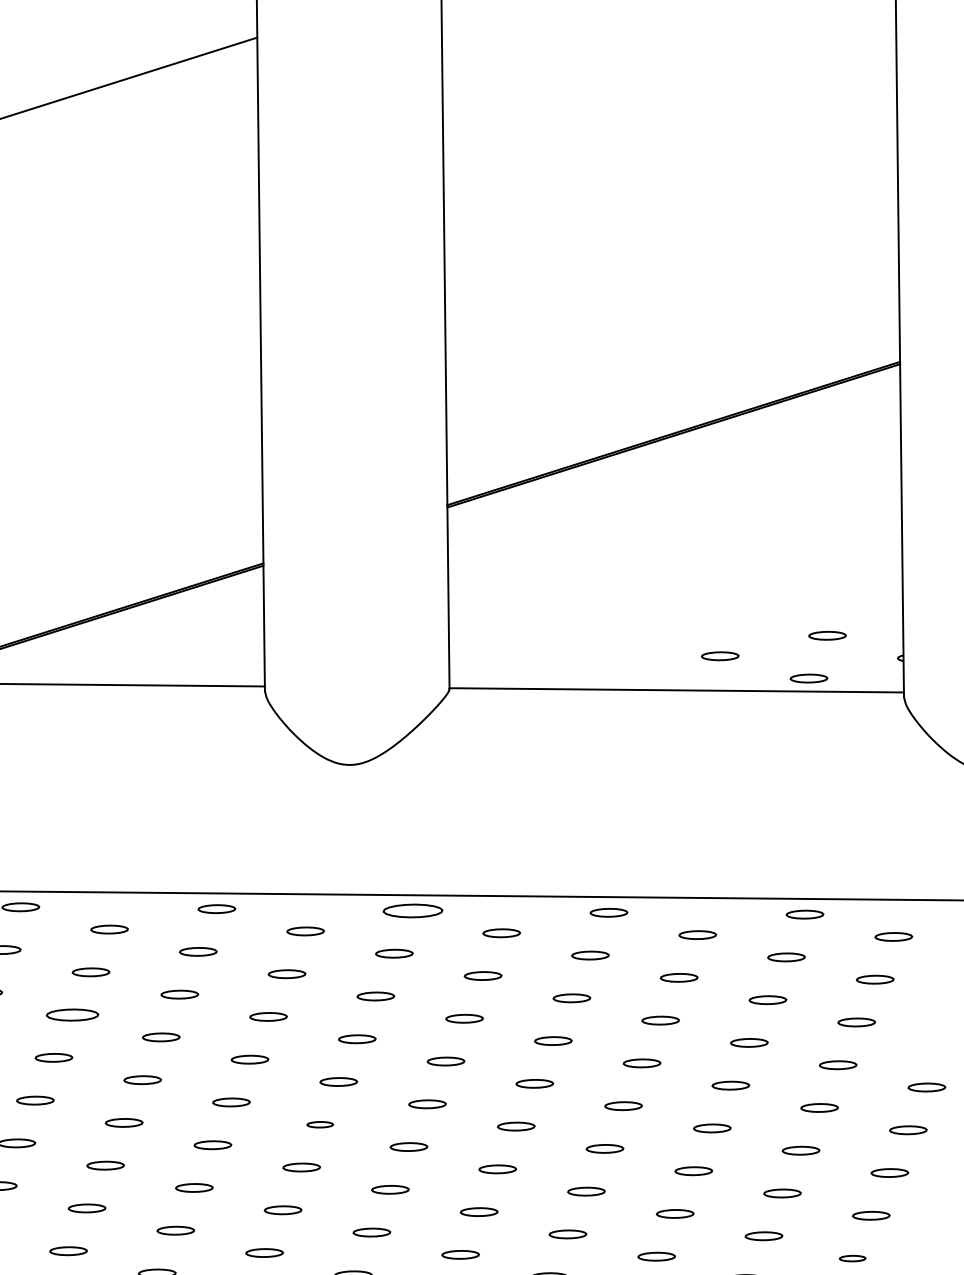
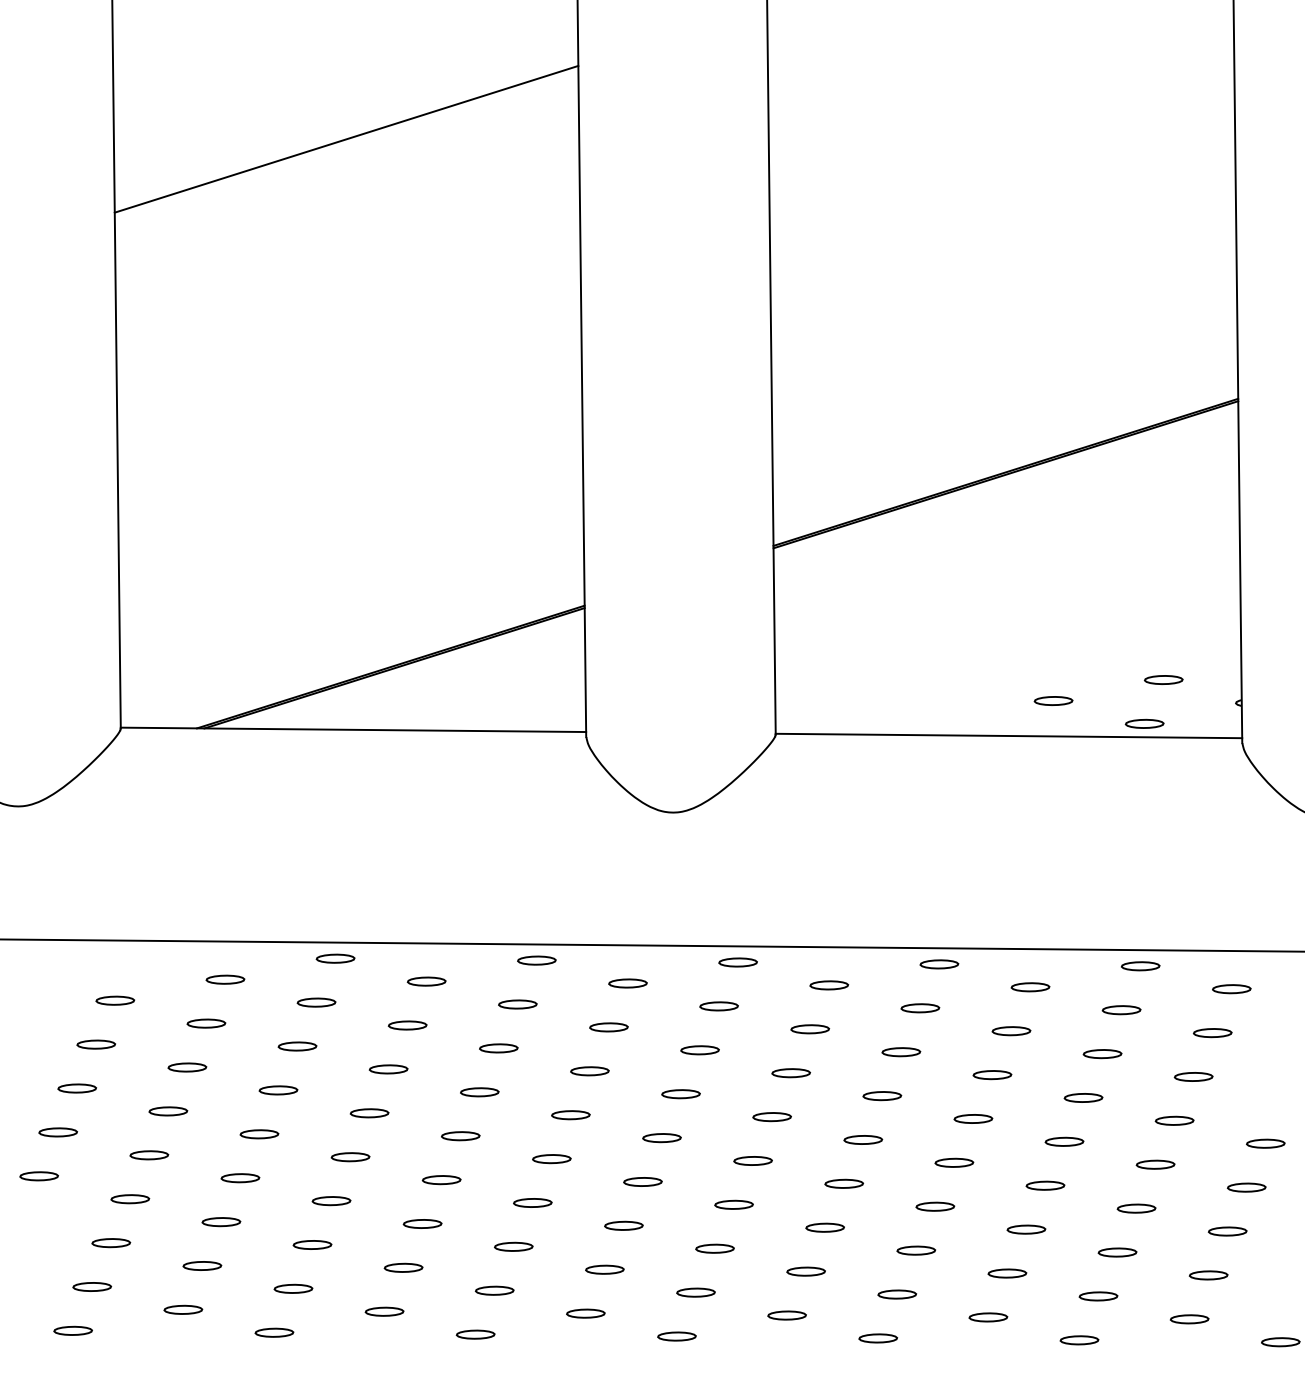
part: (412, 910) -> (737, 962), size x0.62
part: (72, 1015) -> (388, 1069), size x0.71
part: (319, 1124) -> (642, 1181), size x1.43
part: (852, 1258) -> (1189, 1319), size x1.43

